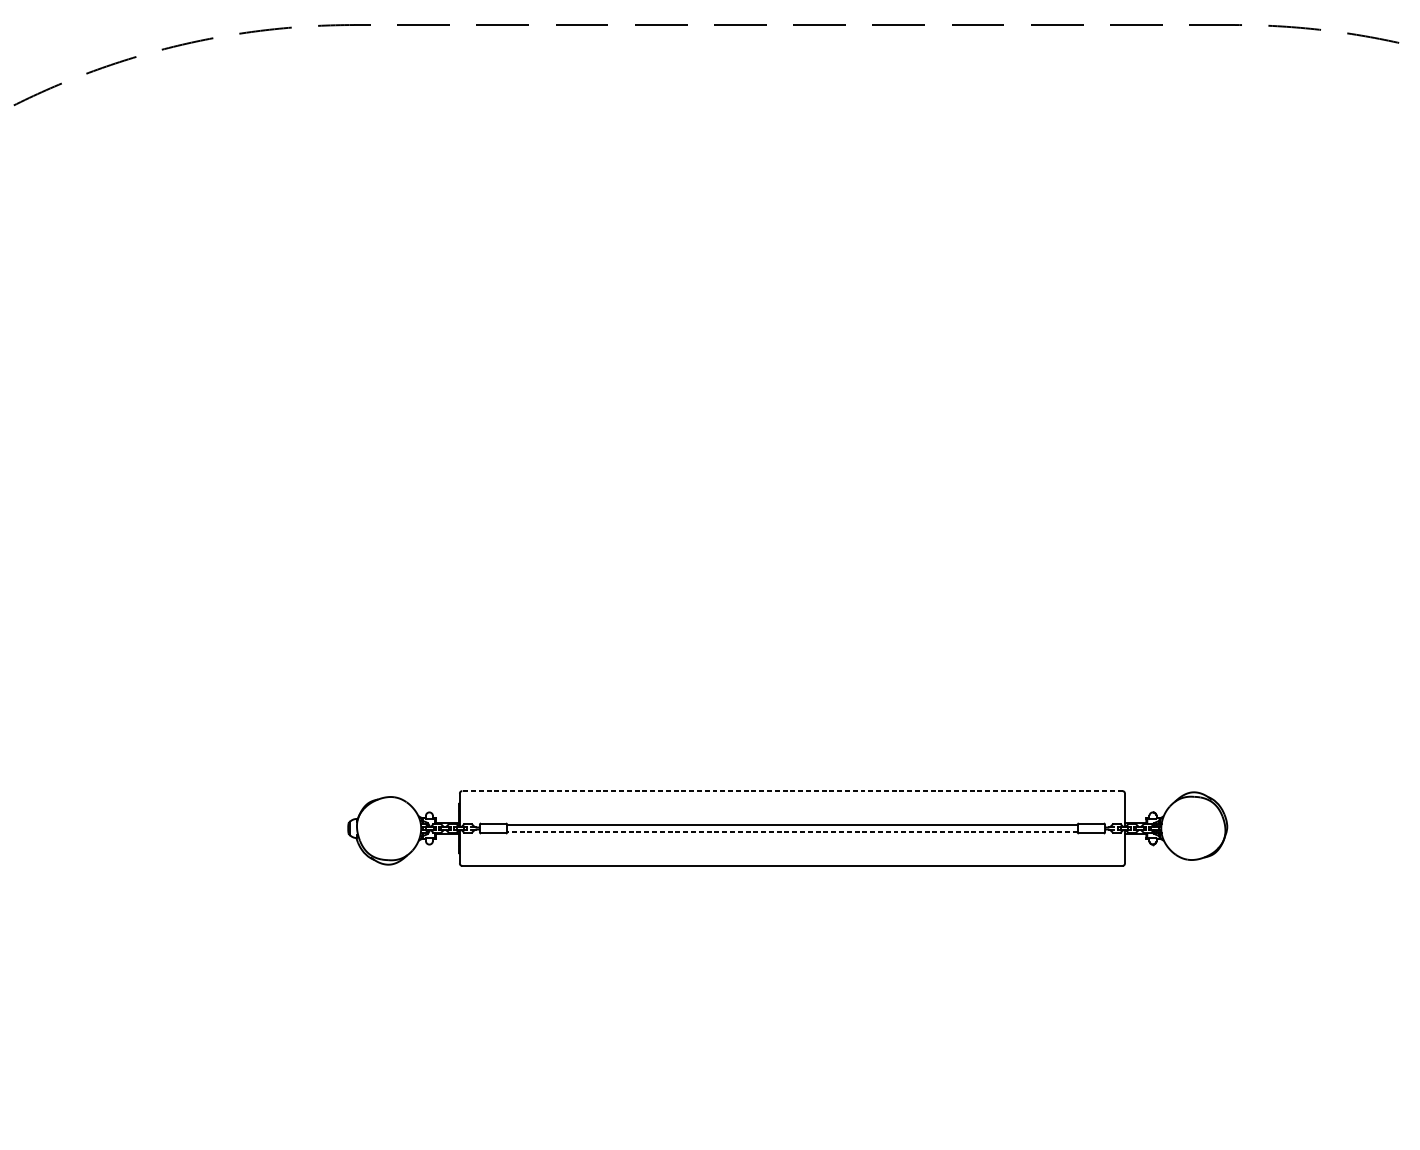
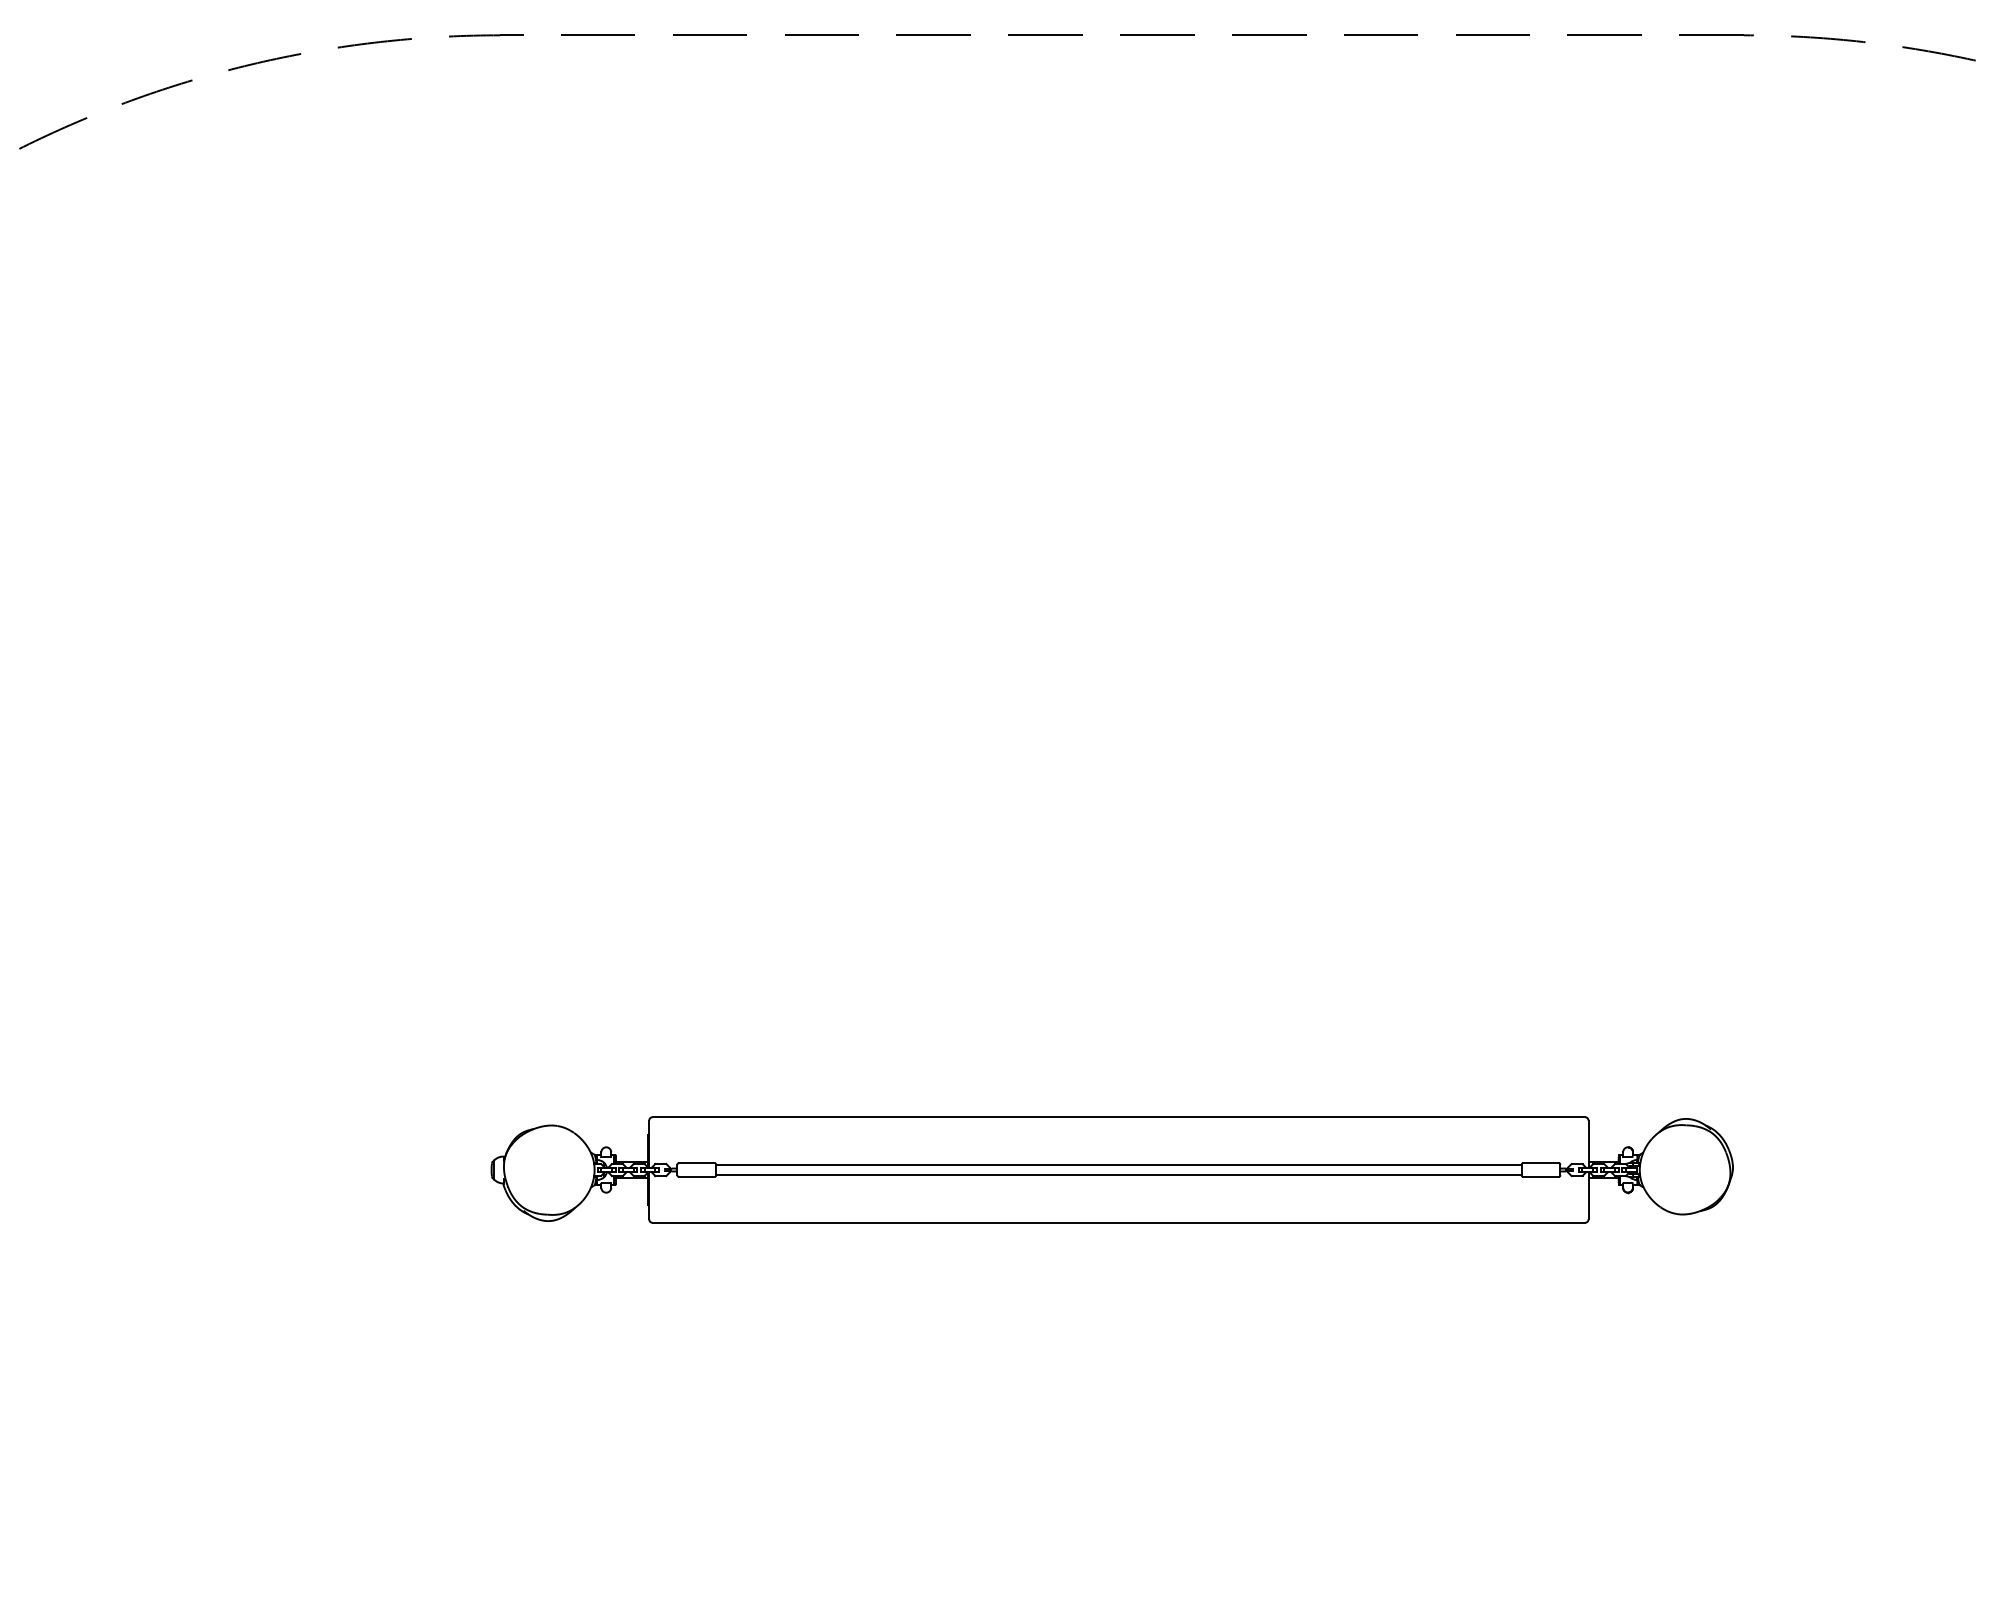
line: (792, 791) -> (1118, 1117), dashed -> solid
line: (792, 831) -> (1118, 1174), dashed -> solid

